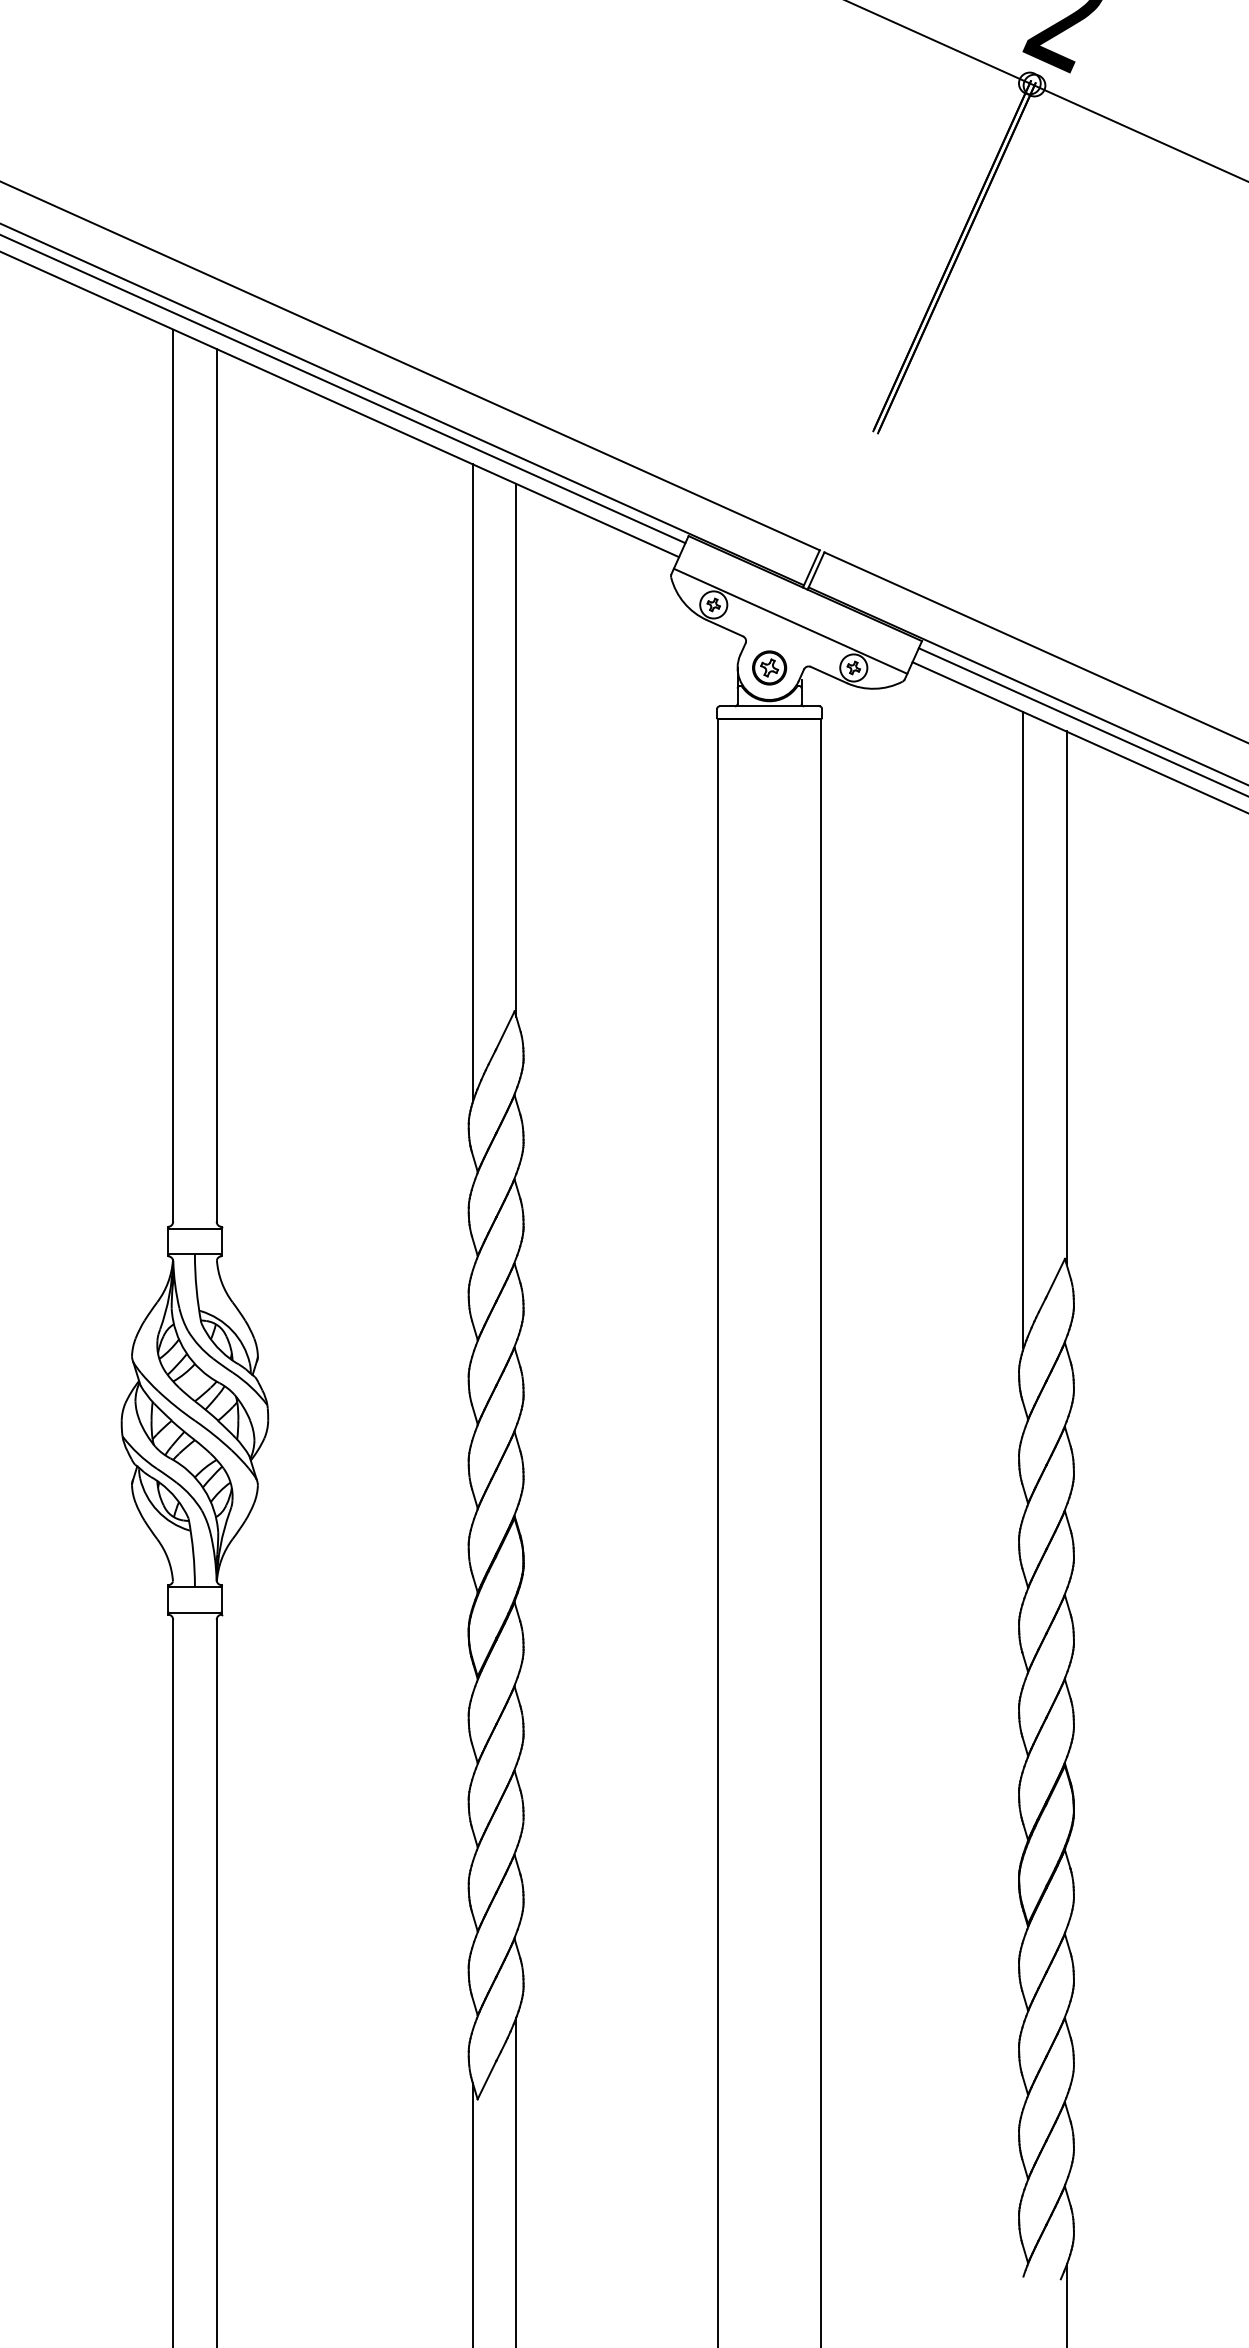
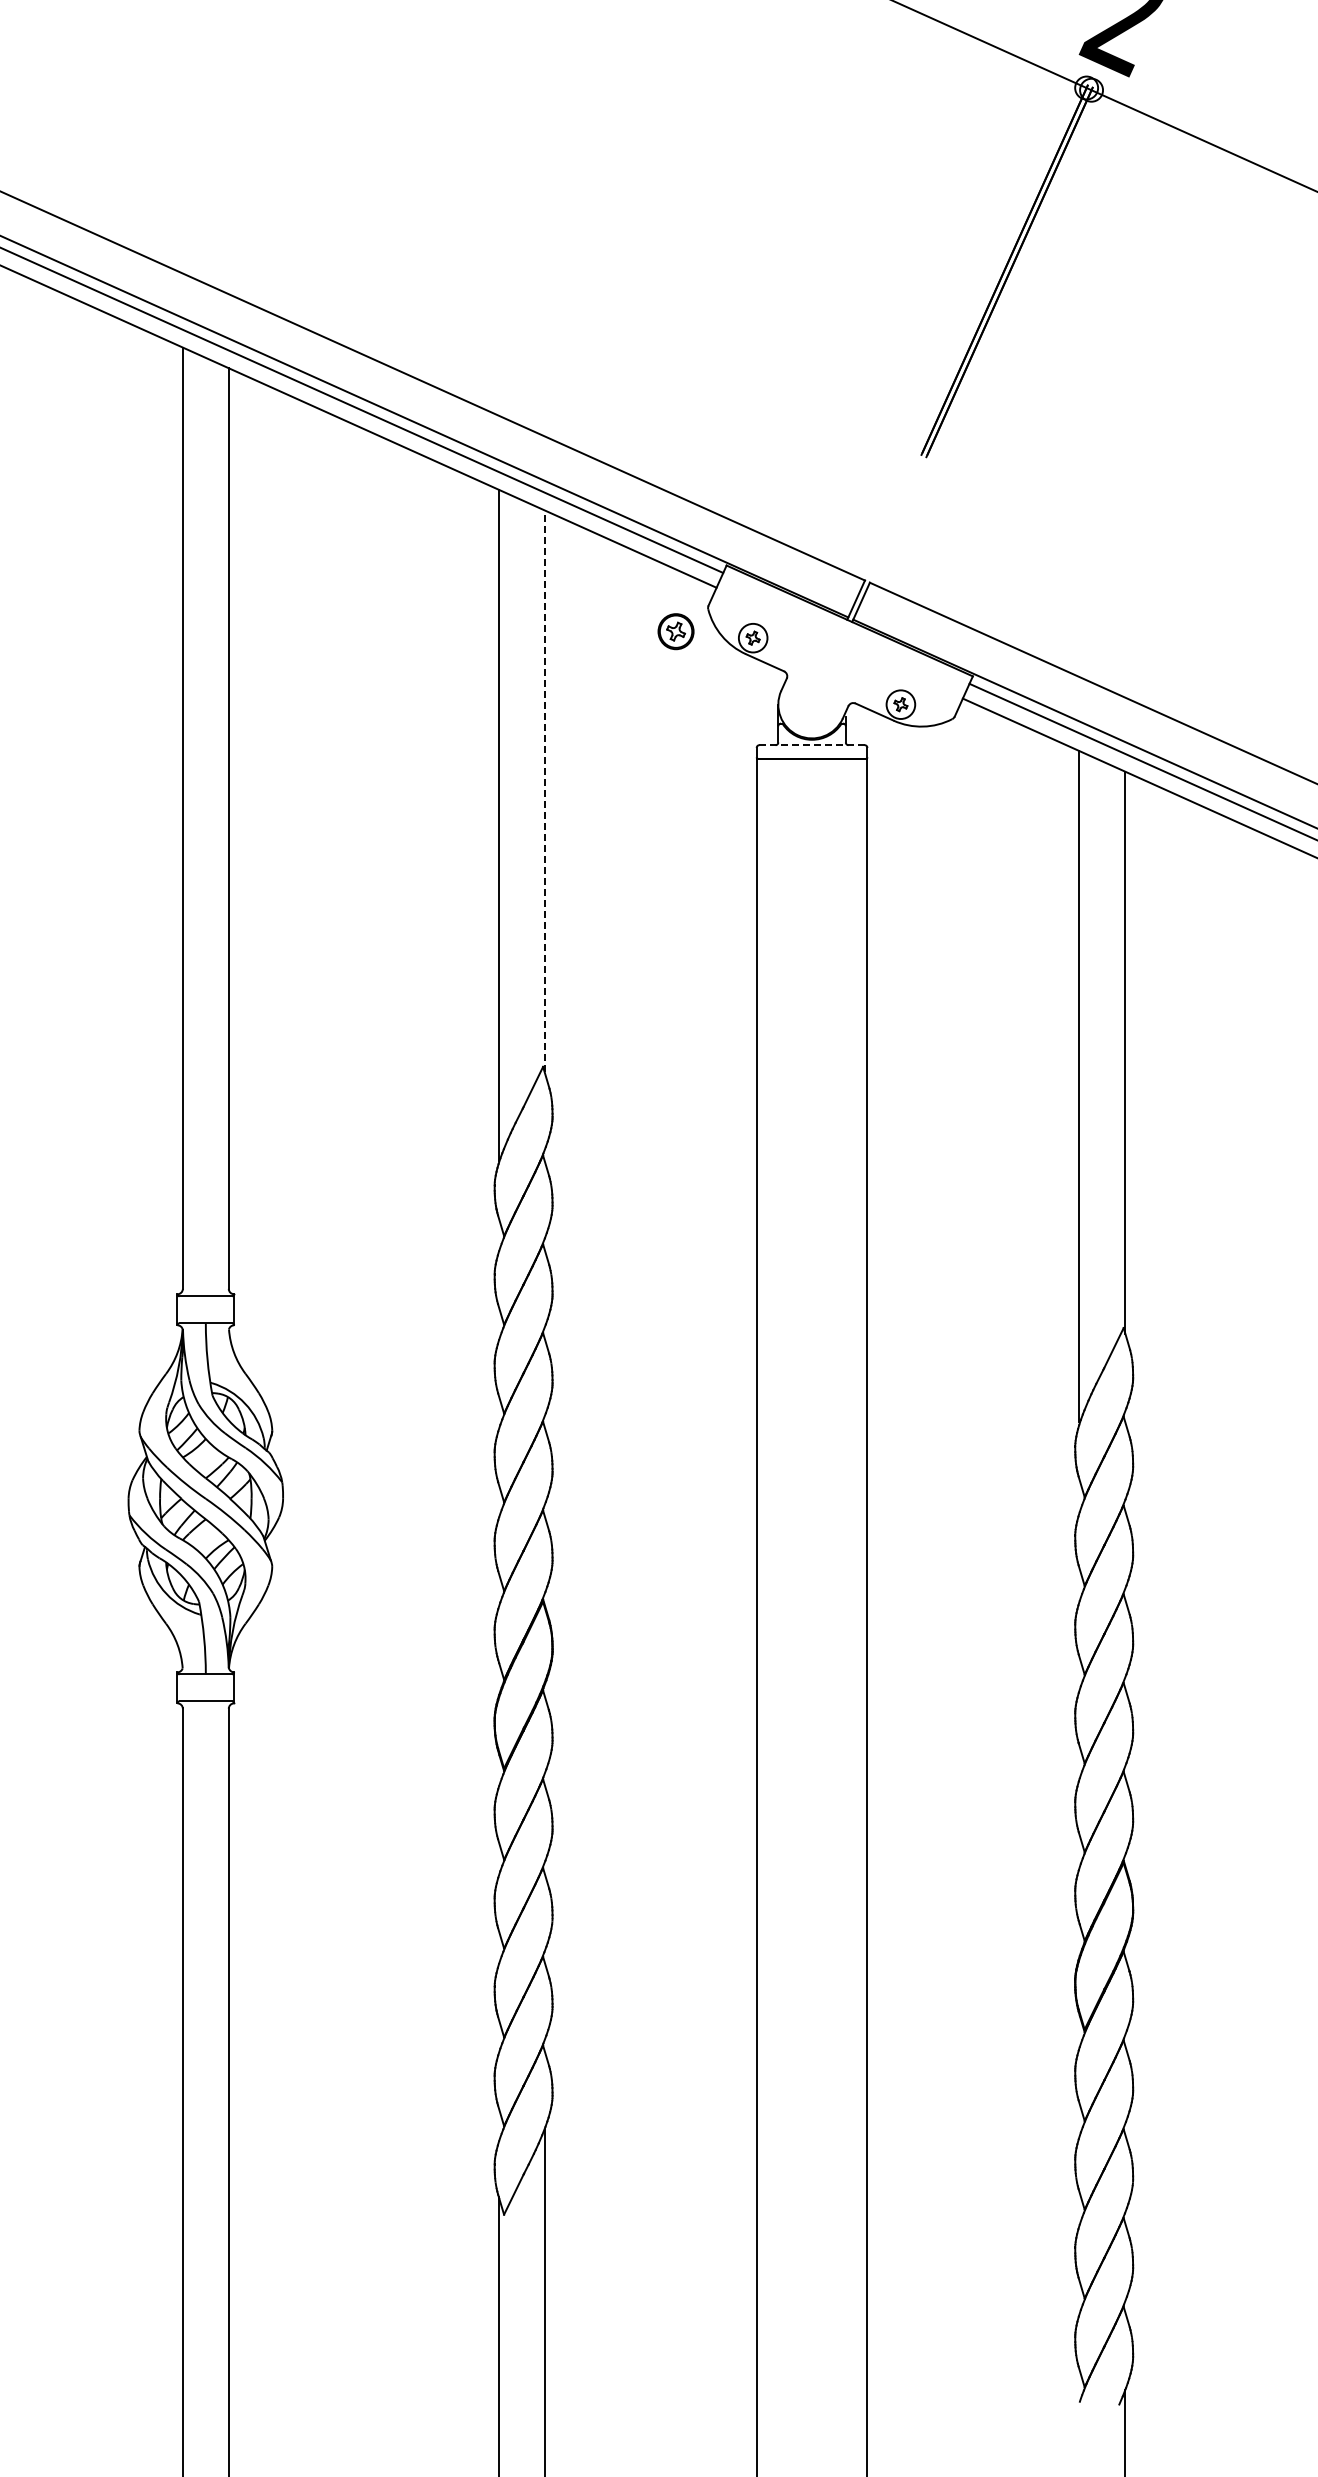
line: (790, 621) -> (834, 655), removed
part: (769, 667) -> (675, 631), moved
line: (770, 706) -> (812, 745), solid -> dashed
line: (515, 750) -> (544, 791), solid -> dashed

